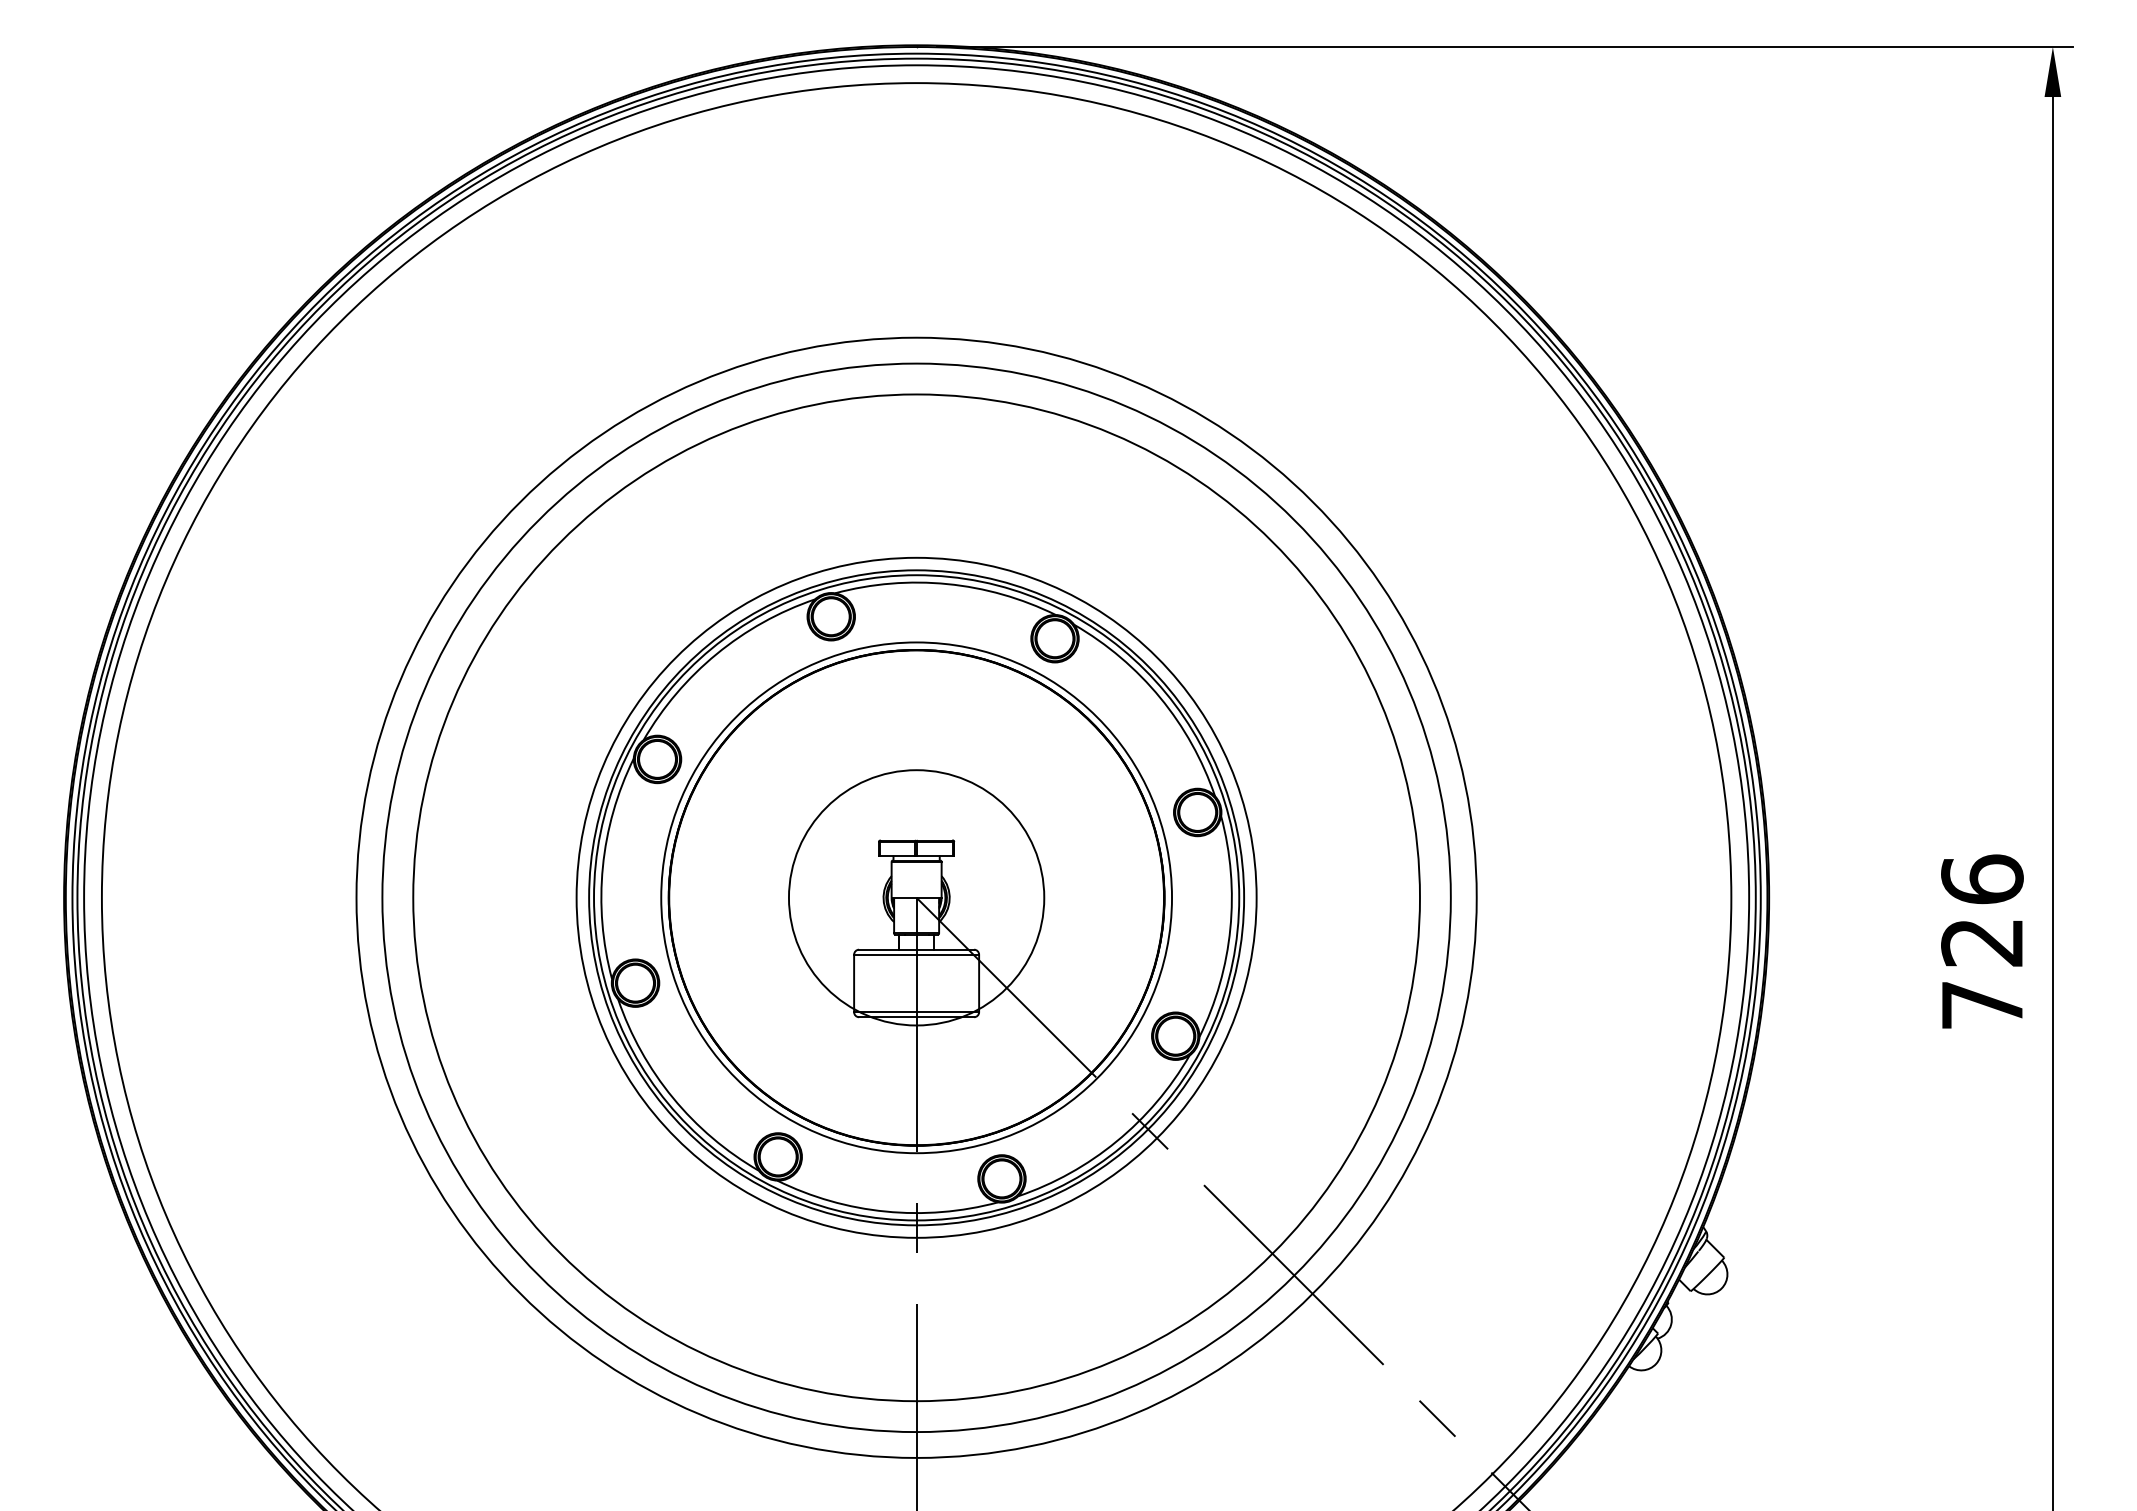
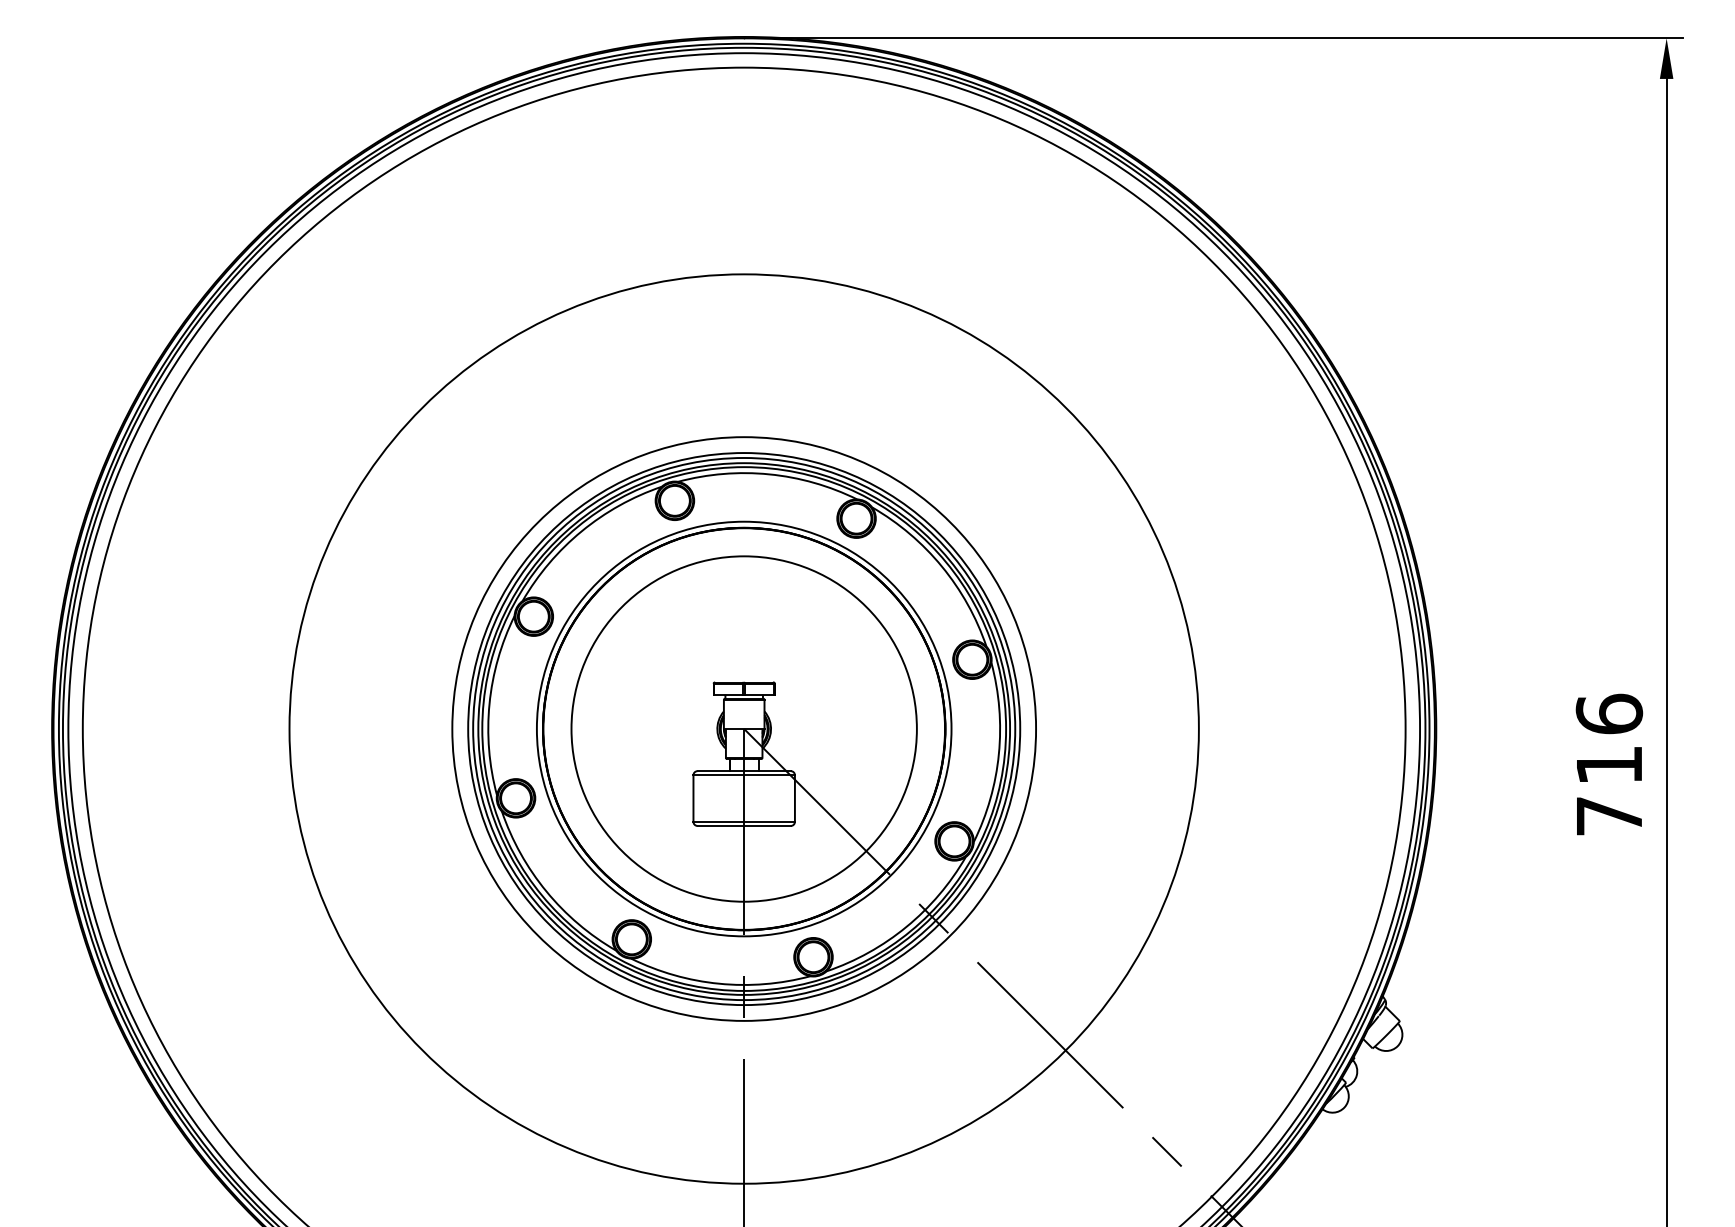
circle: (916, 897) -> (744, 728), size x0.62
circle: (916, 897) -> (744, 728), size x0.71
circle: (916, 897) -> (744, 728), size x1.67
text: (1981, 943) -> (1608, 766), 726 -> 716

